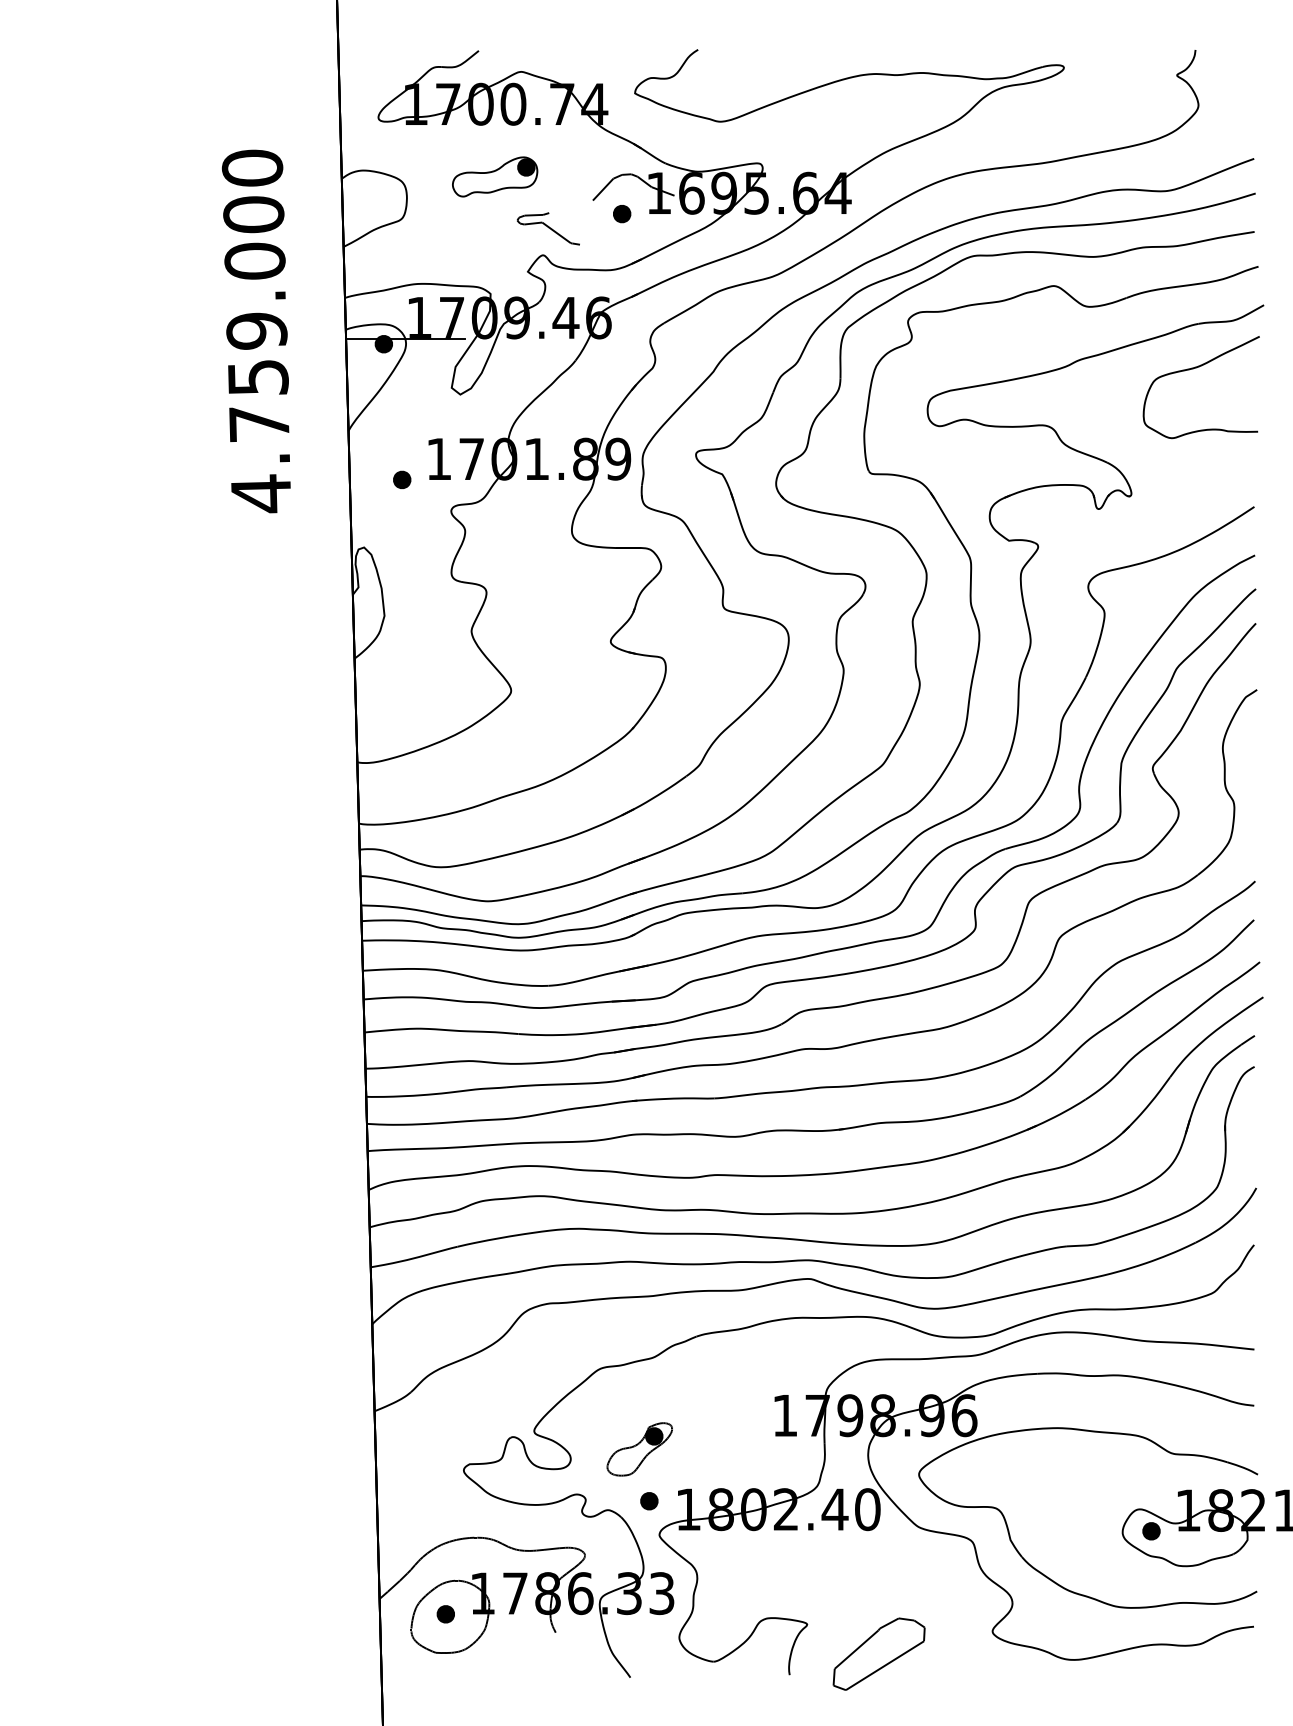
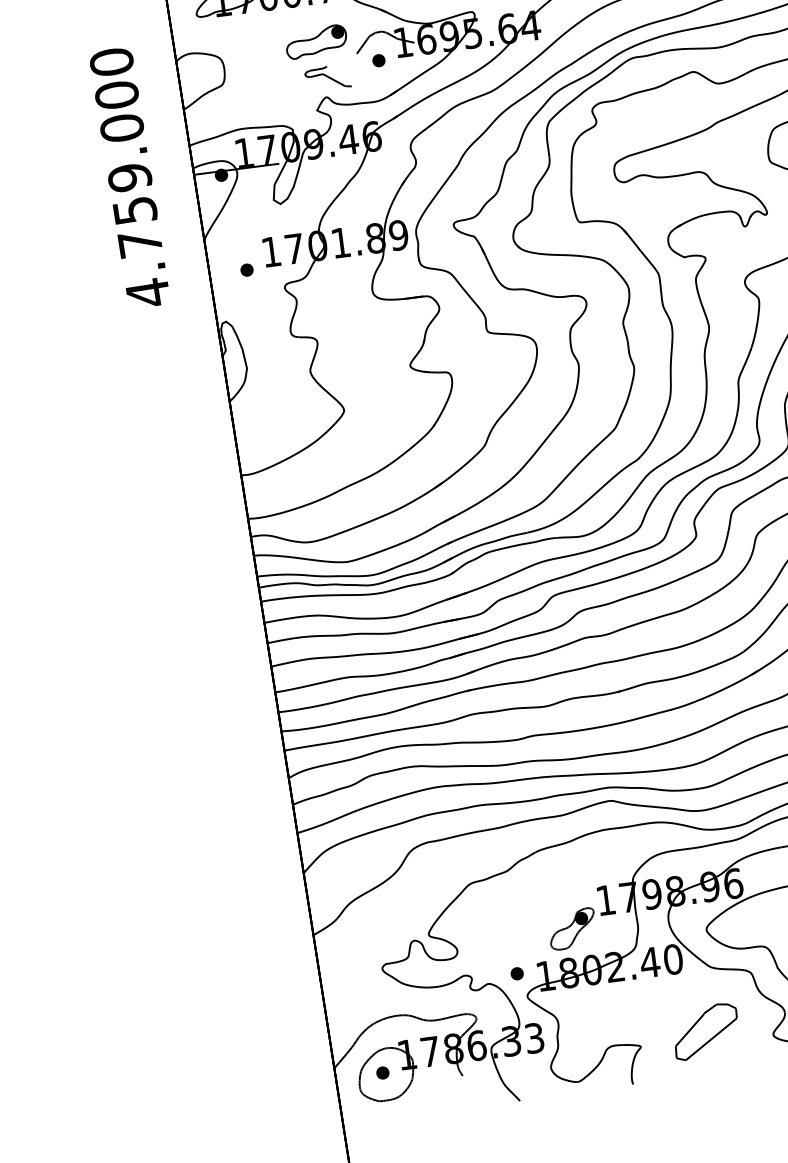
part: (495, 176) -> (316, 41), moved
part: (639, 1449) -> (572, 929), moved
part: (878, 1653) -> (705, 1031), moved

